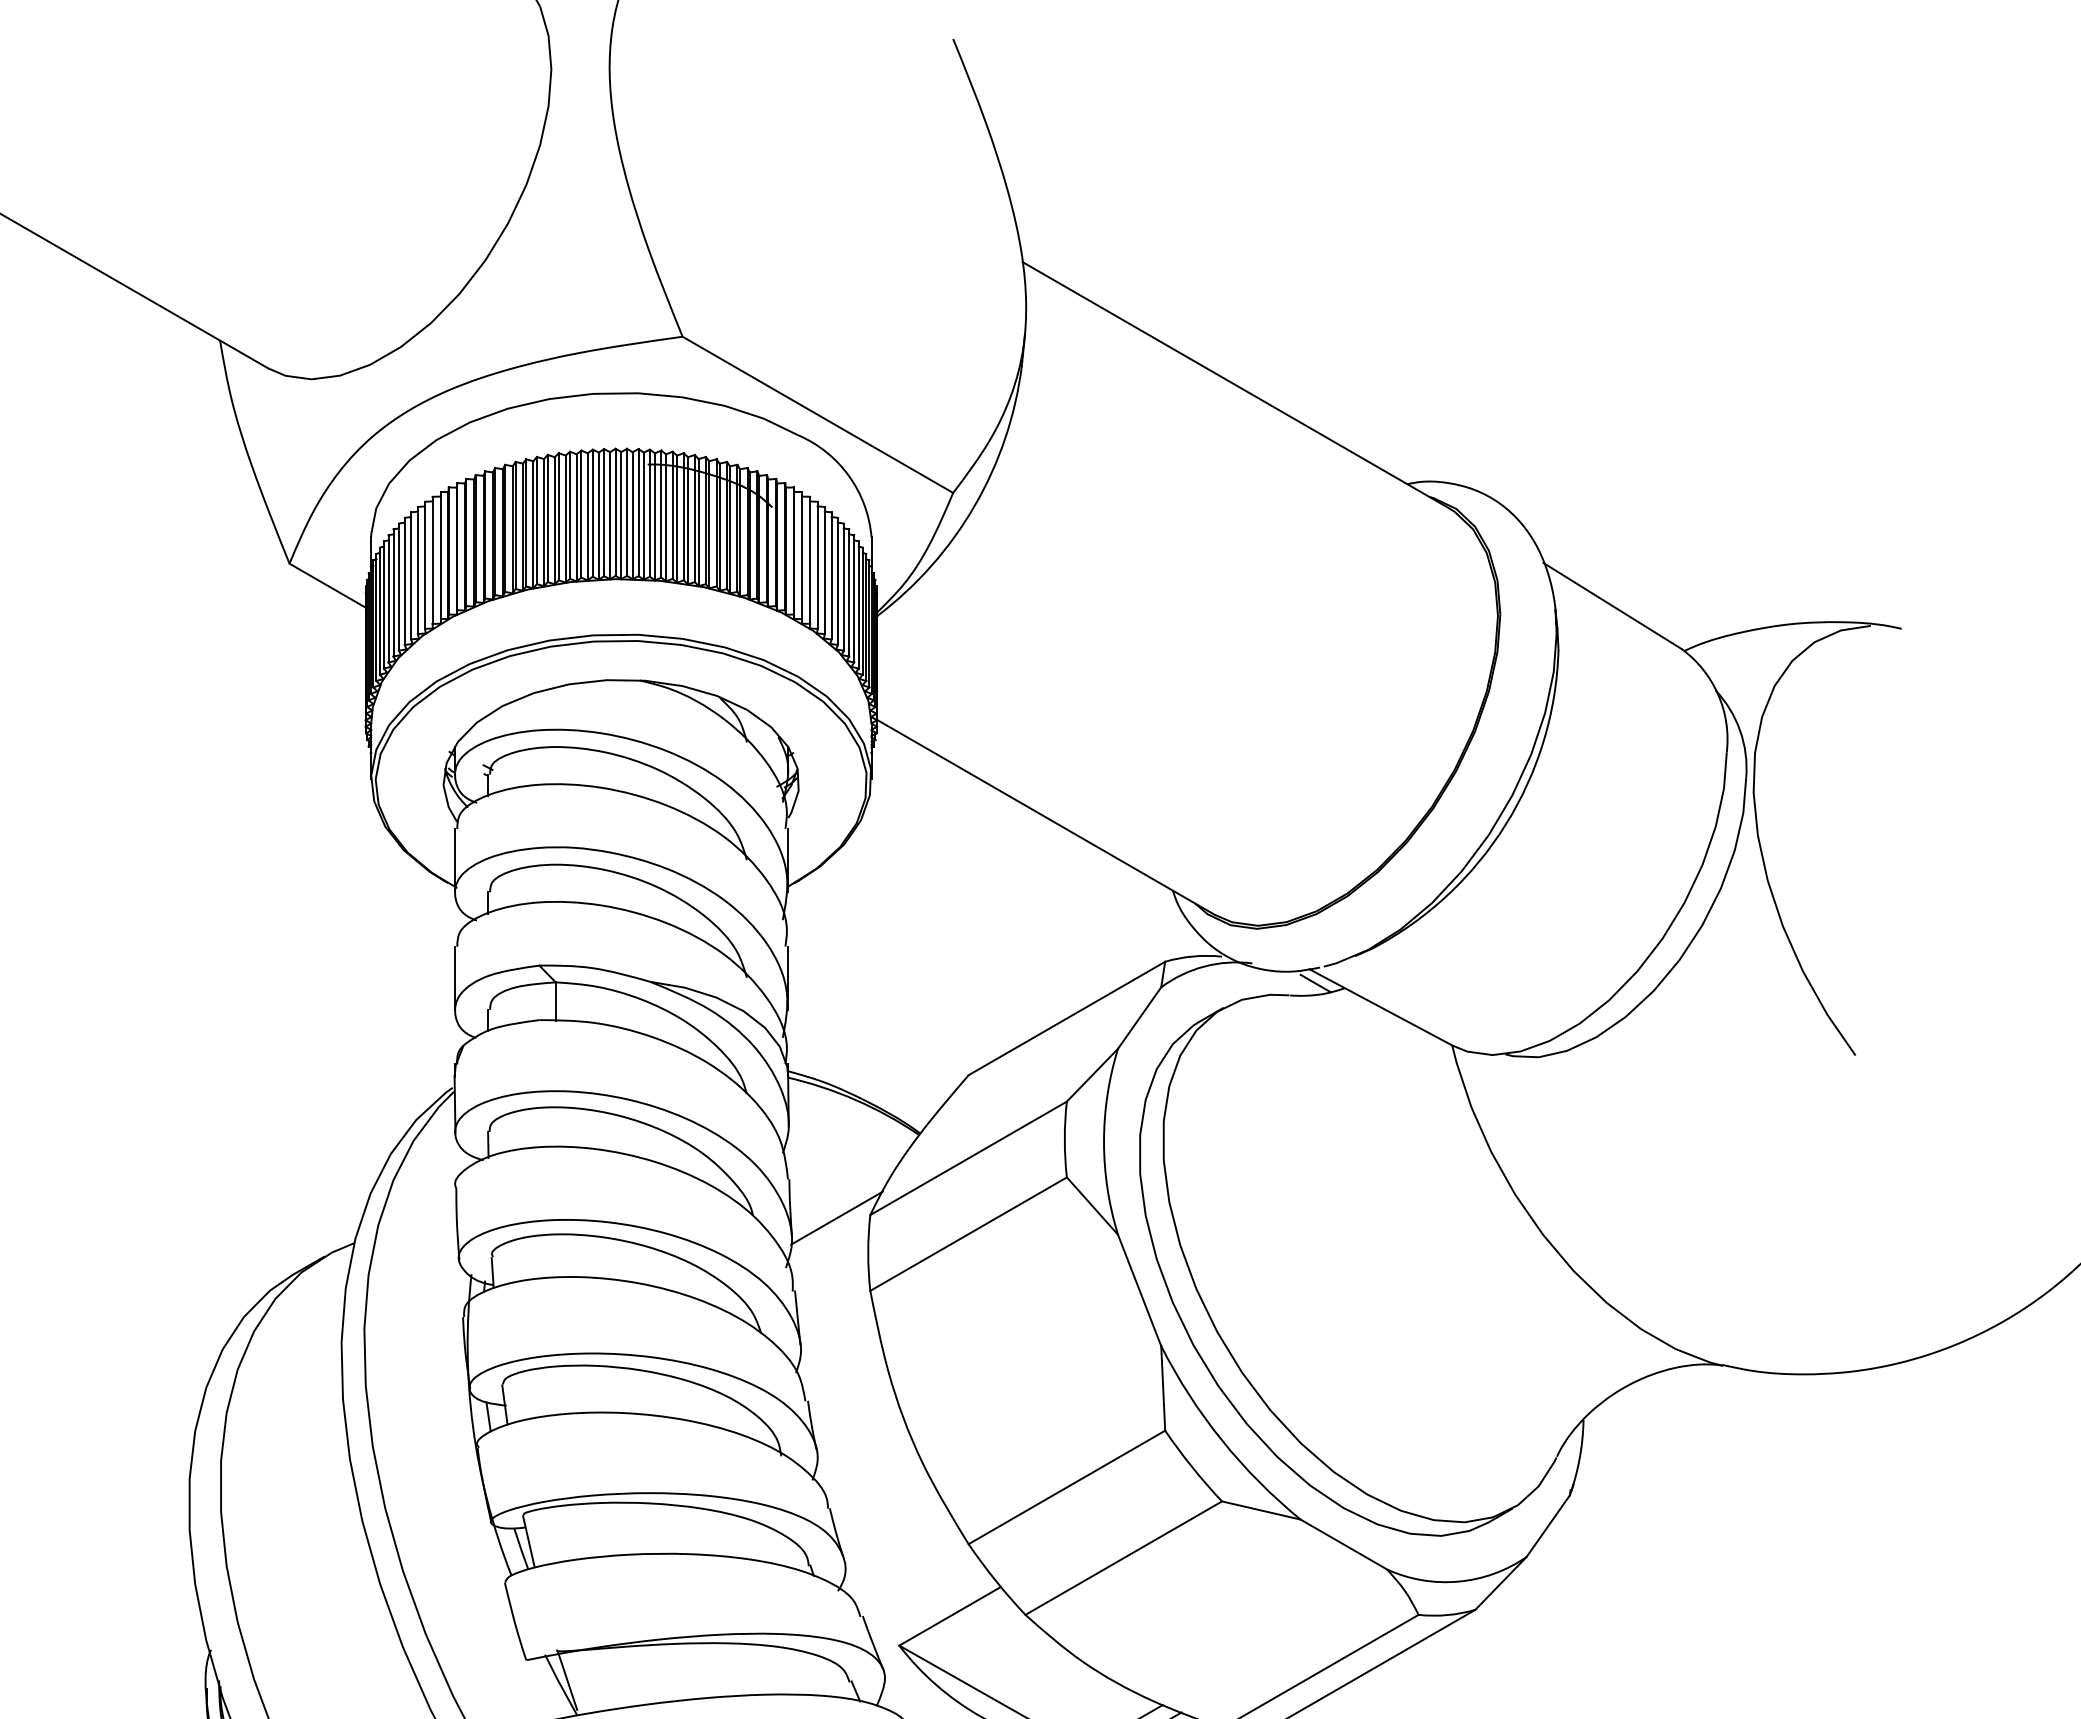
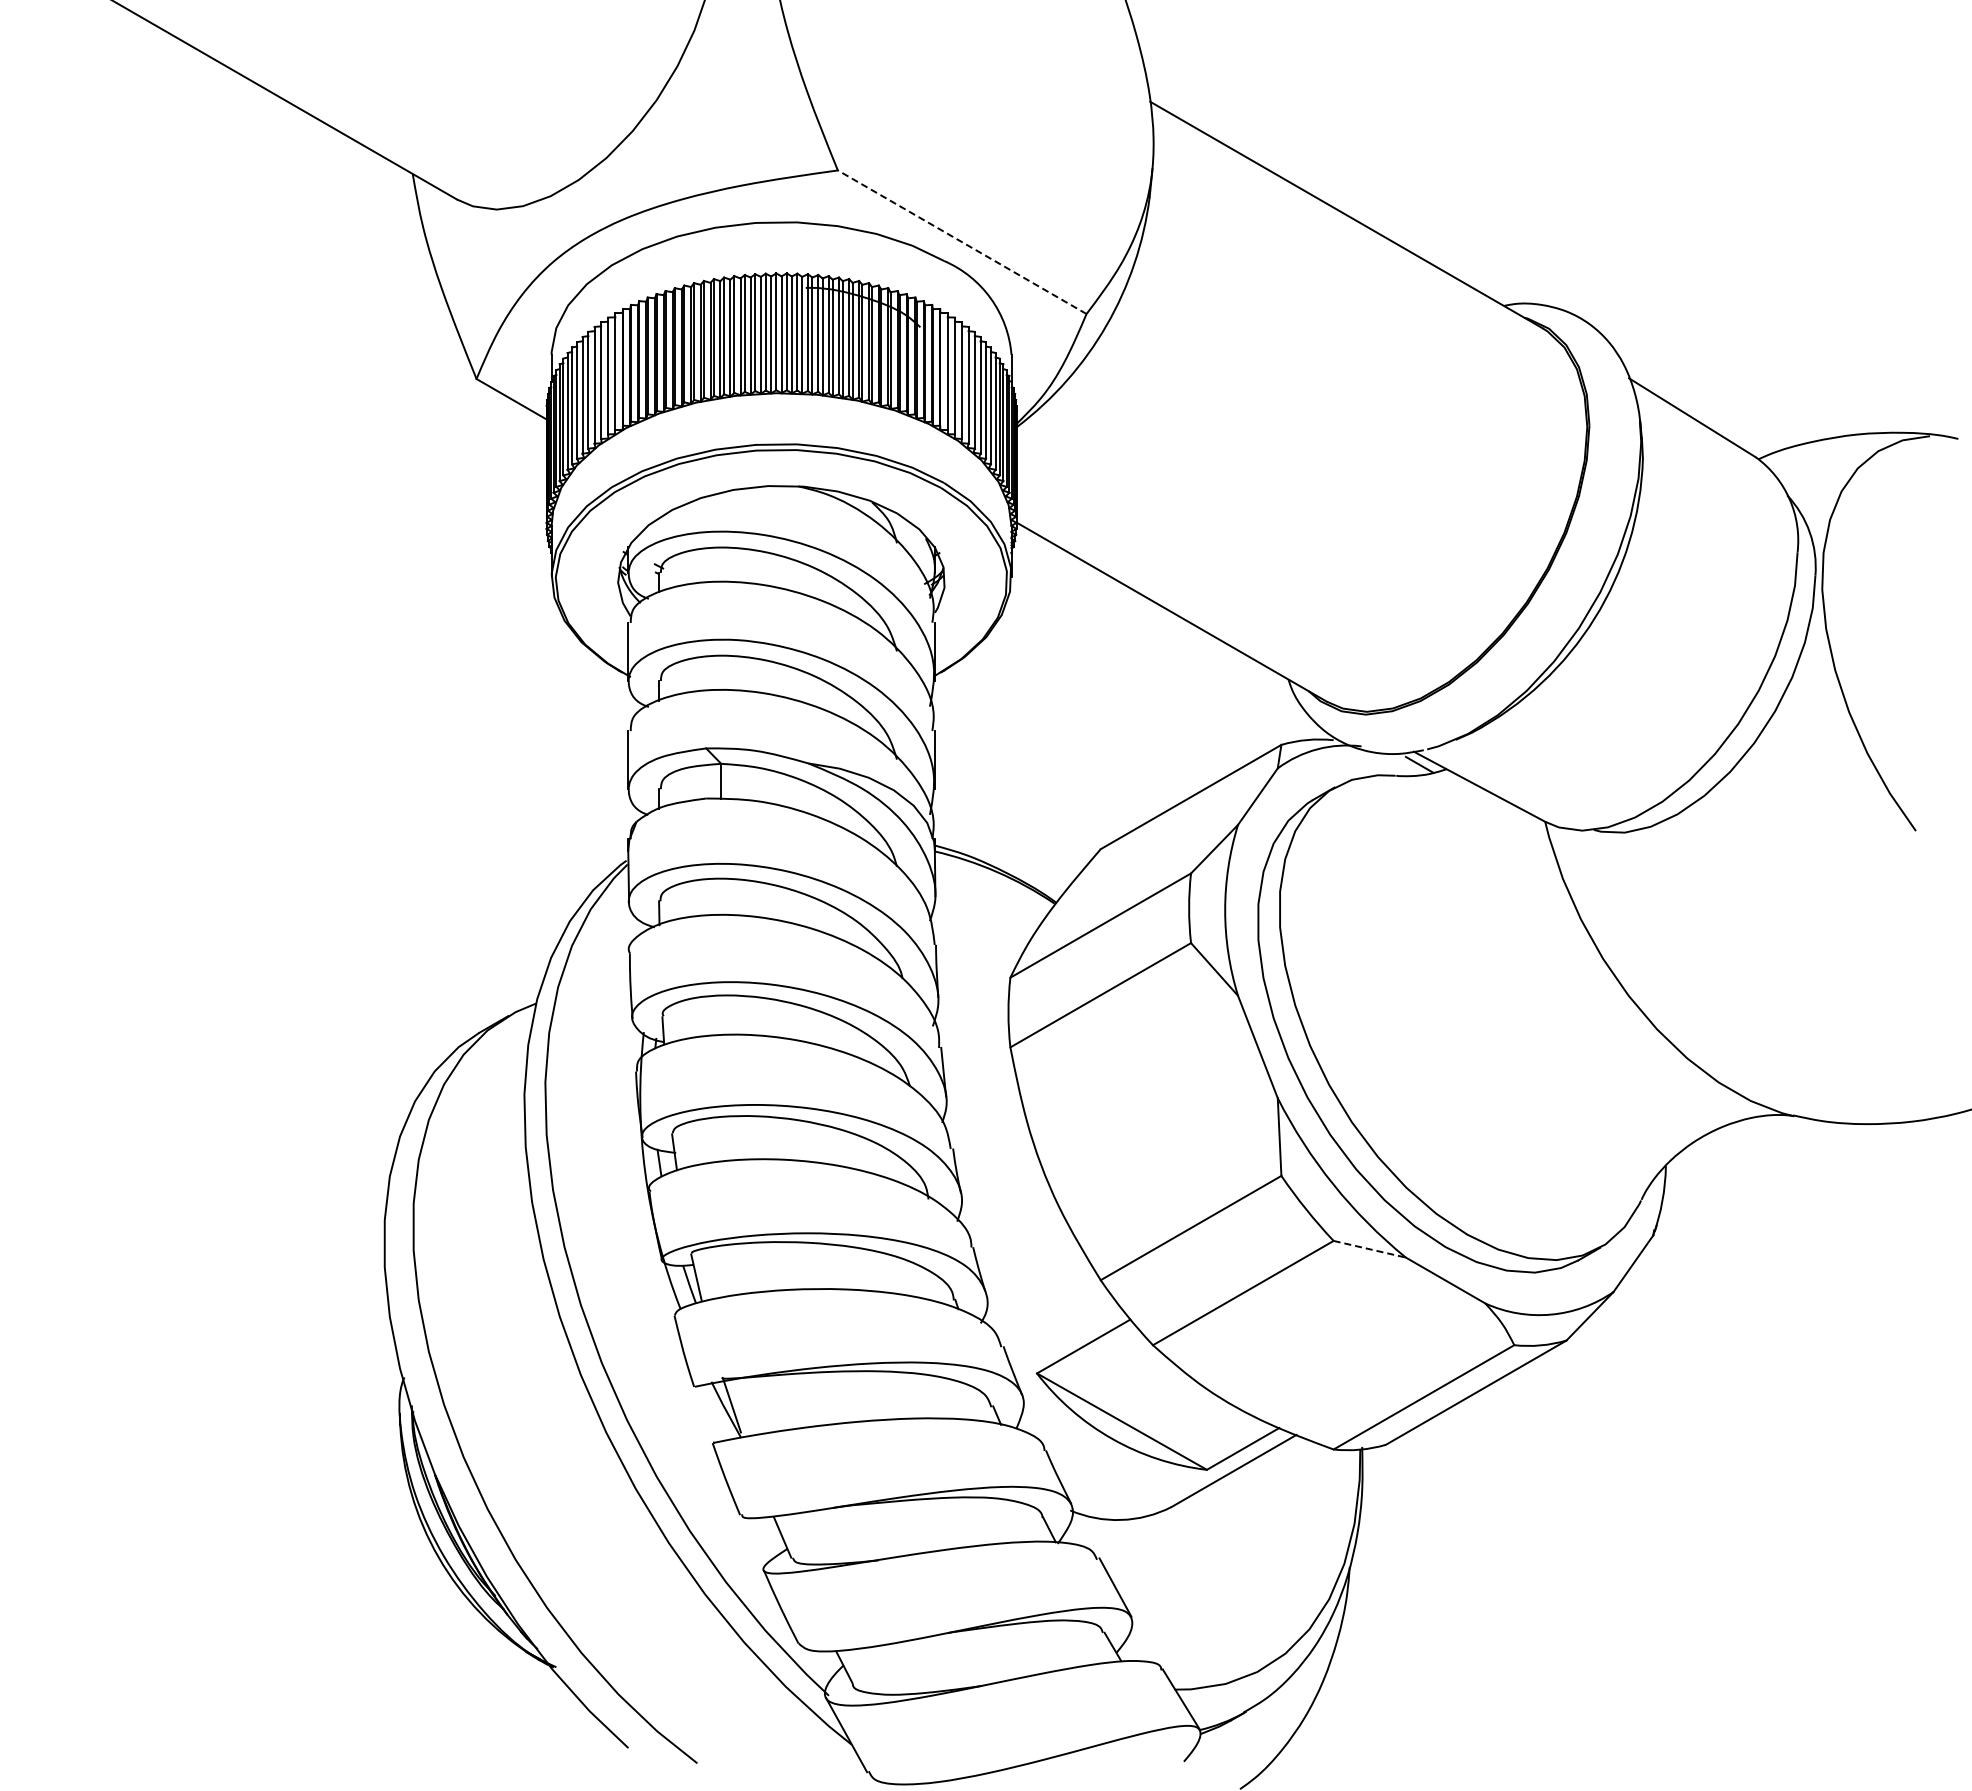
line: (818, 415) -> (962, 242), solid -> dashed
line: (836, 1218) -> (979, 980), removed
line: (1262, 1510) -> (1370, 1249), solid -> dashed

